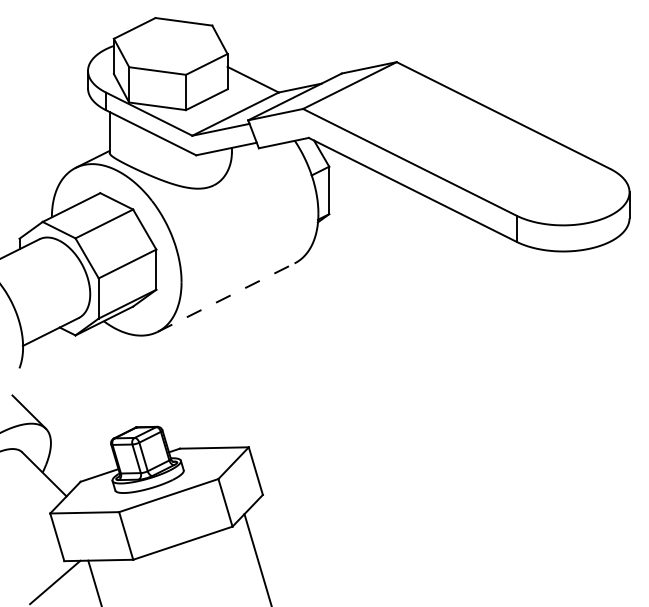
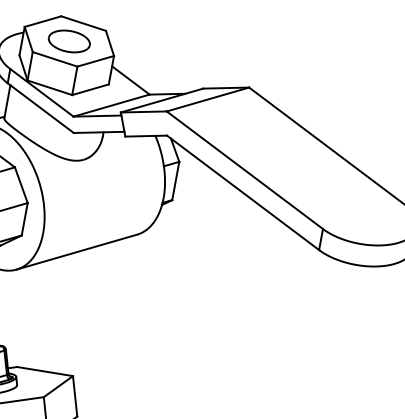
part: (170, 45) -> (69, 40), added
line: (226, 297) -> (77, 252), dashed -> solid

